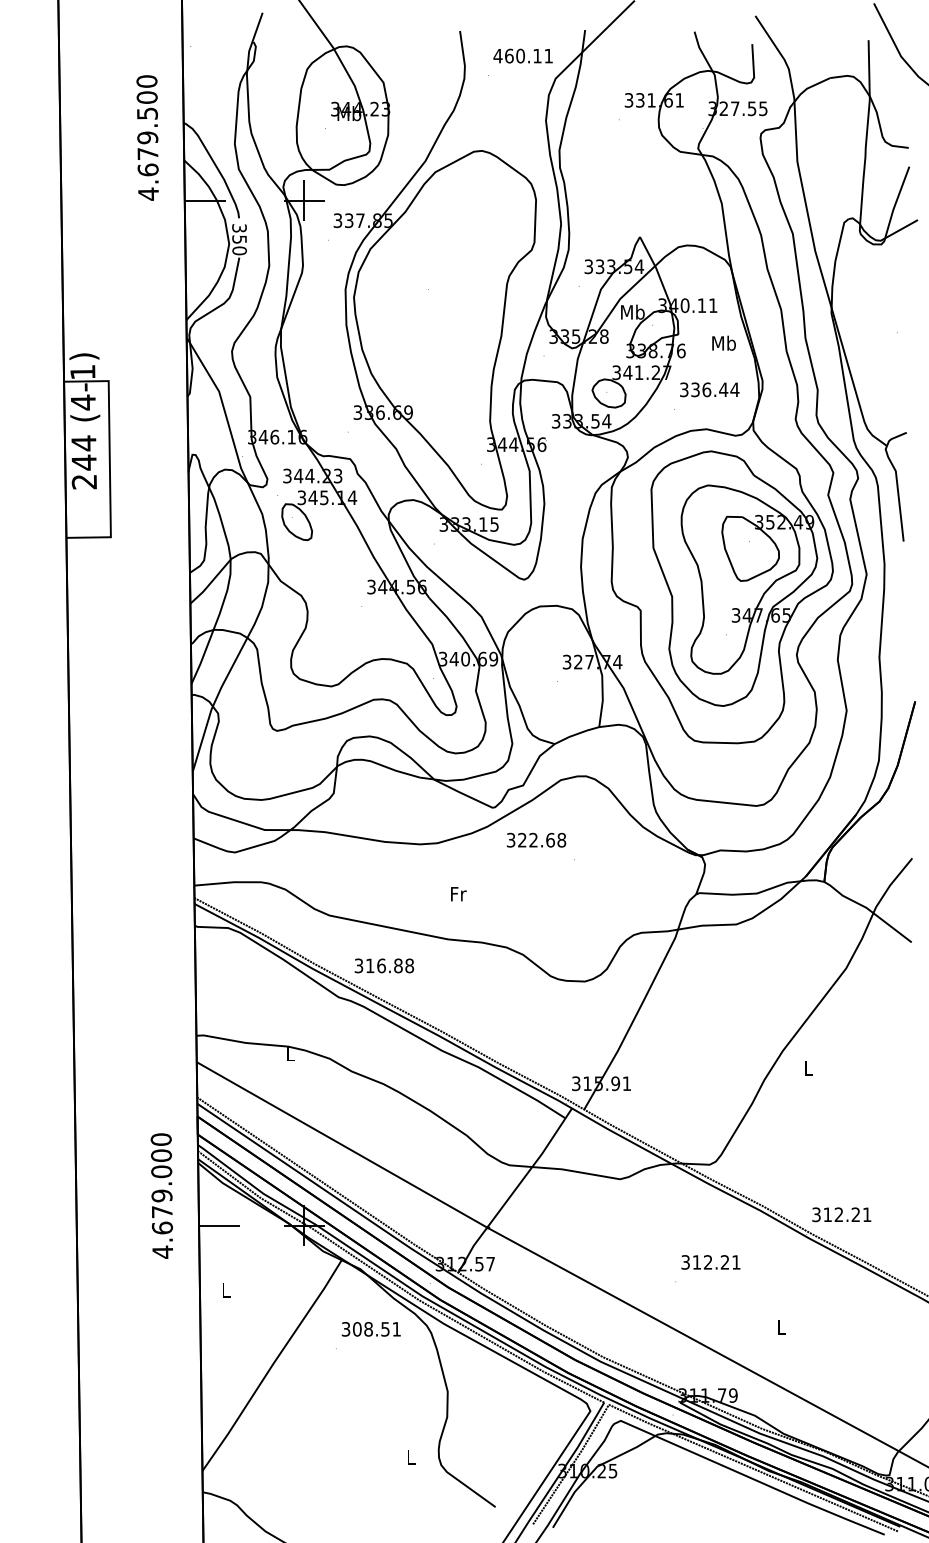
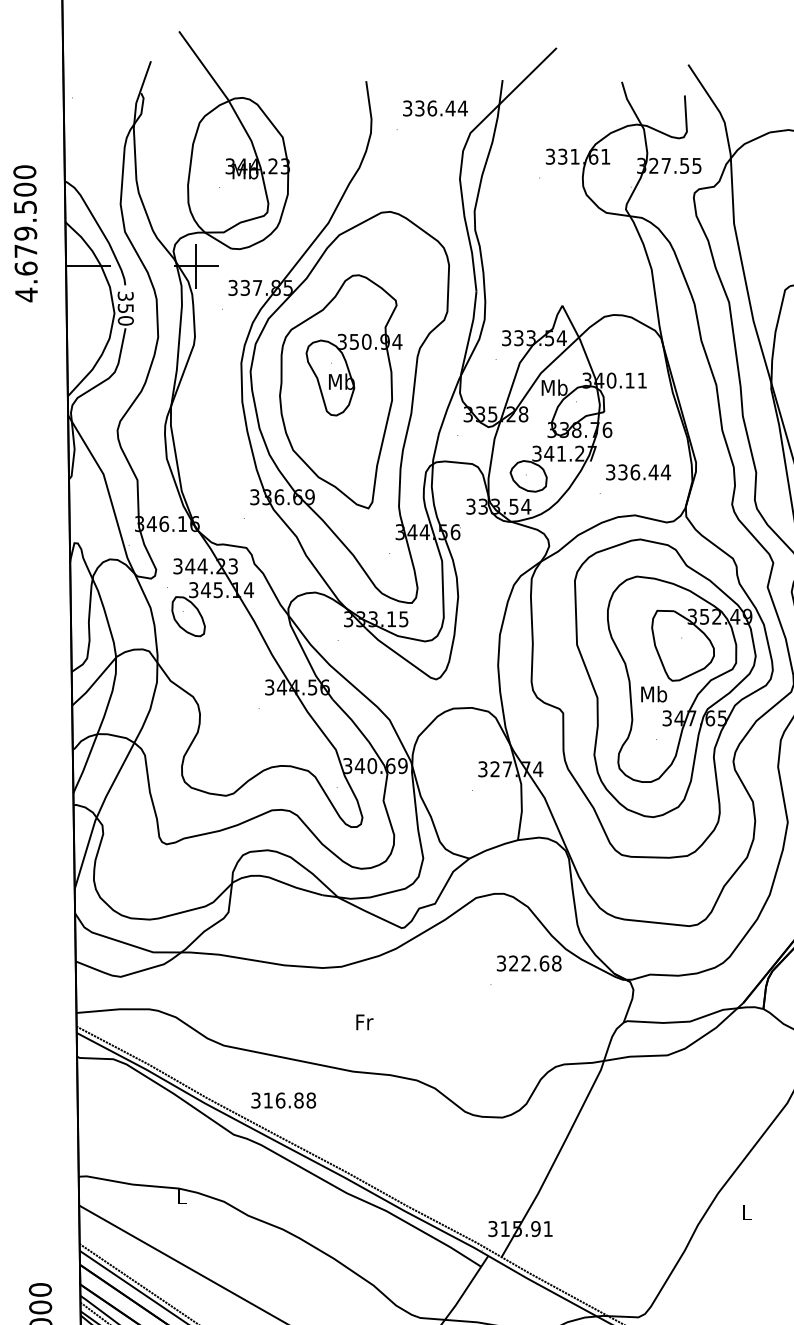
text: (523, 55) -> (435, 107), 460.11 -> 336.44
text: (147, 137) -> (25, 233), moved
part: (436, 315) -> (340, 391), added
text: (723, 342) -> (653, 693), moved
text: (536, 839) -> (529, 962), moved

